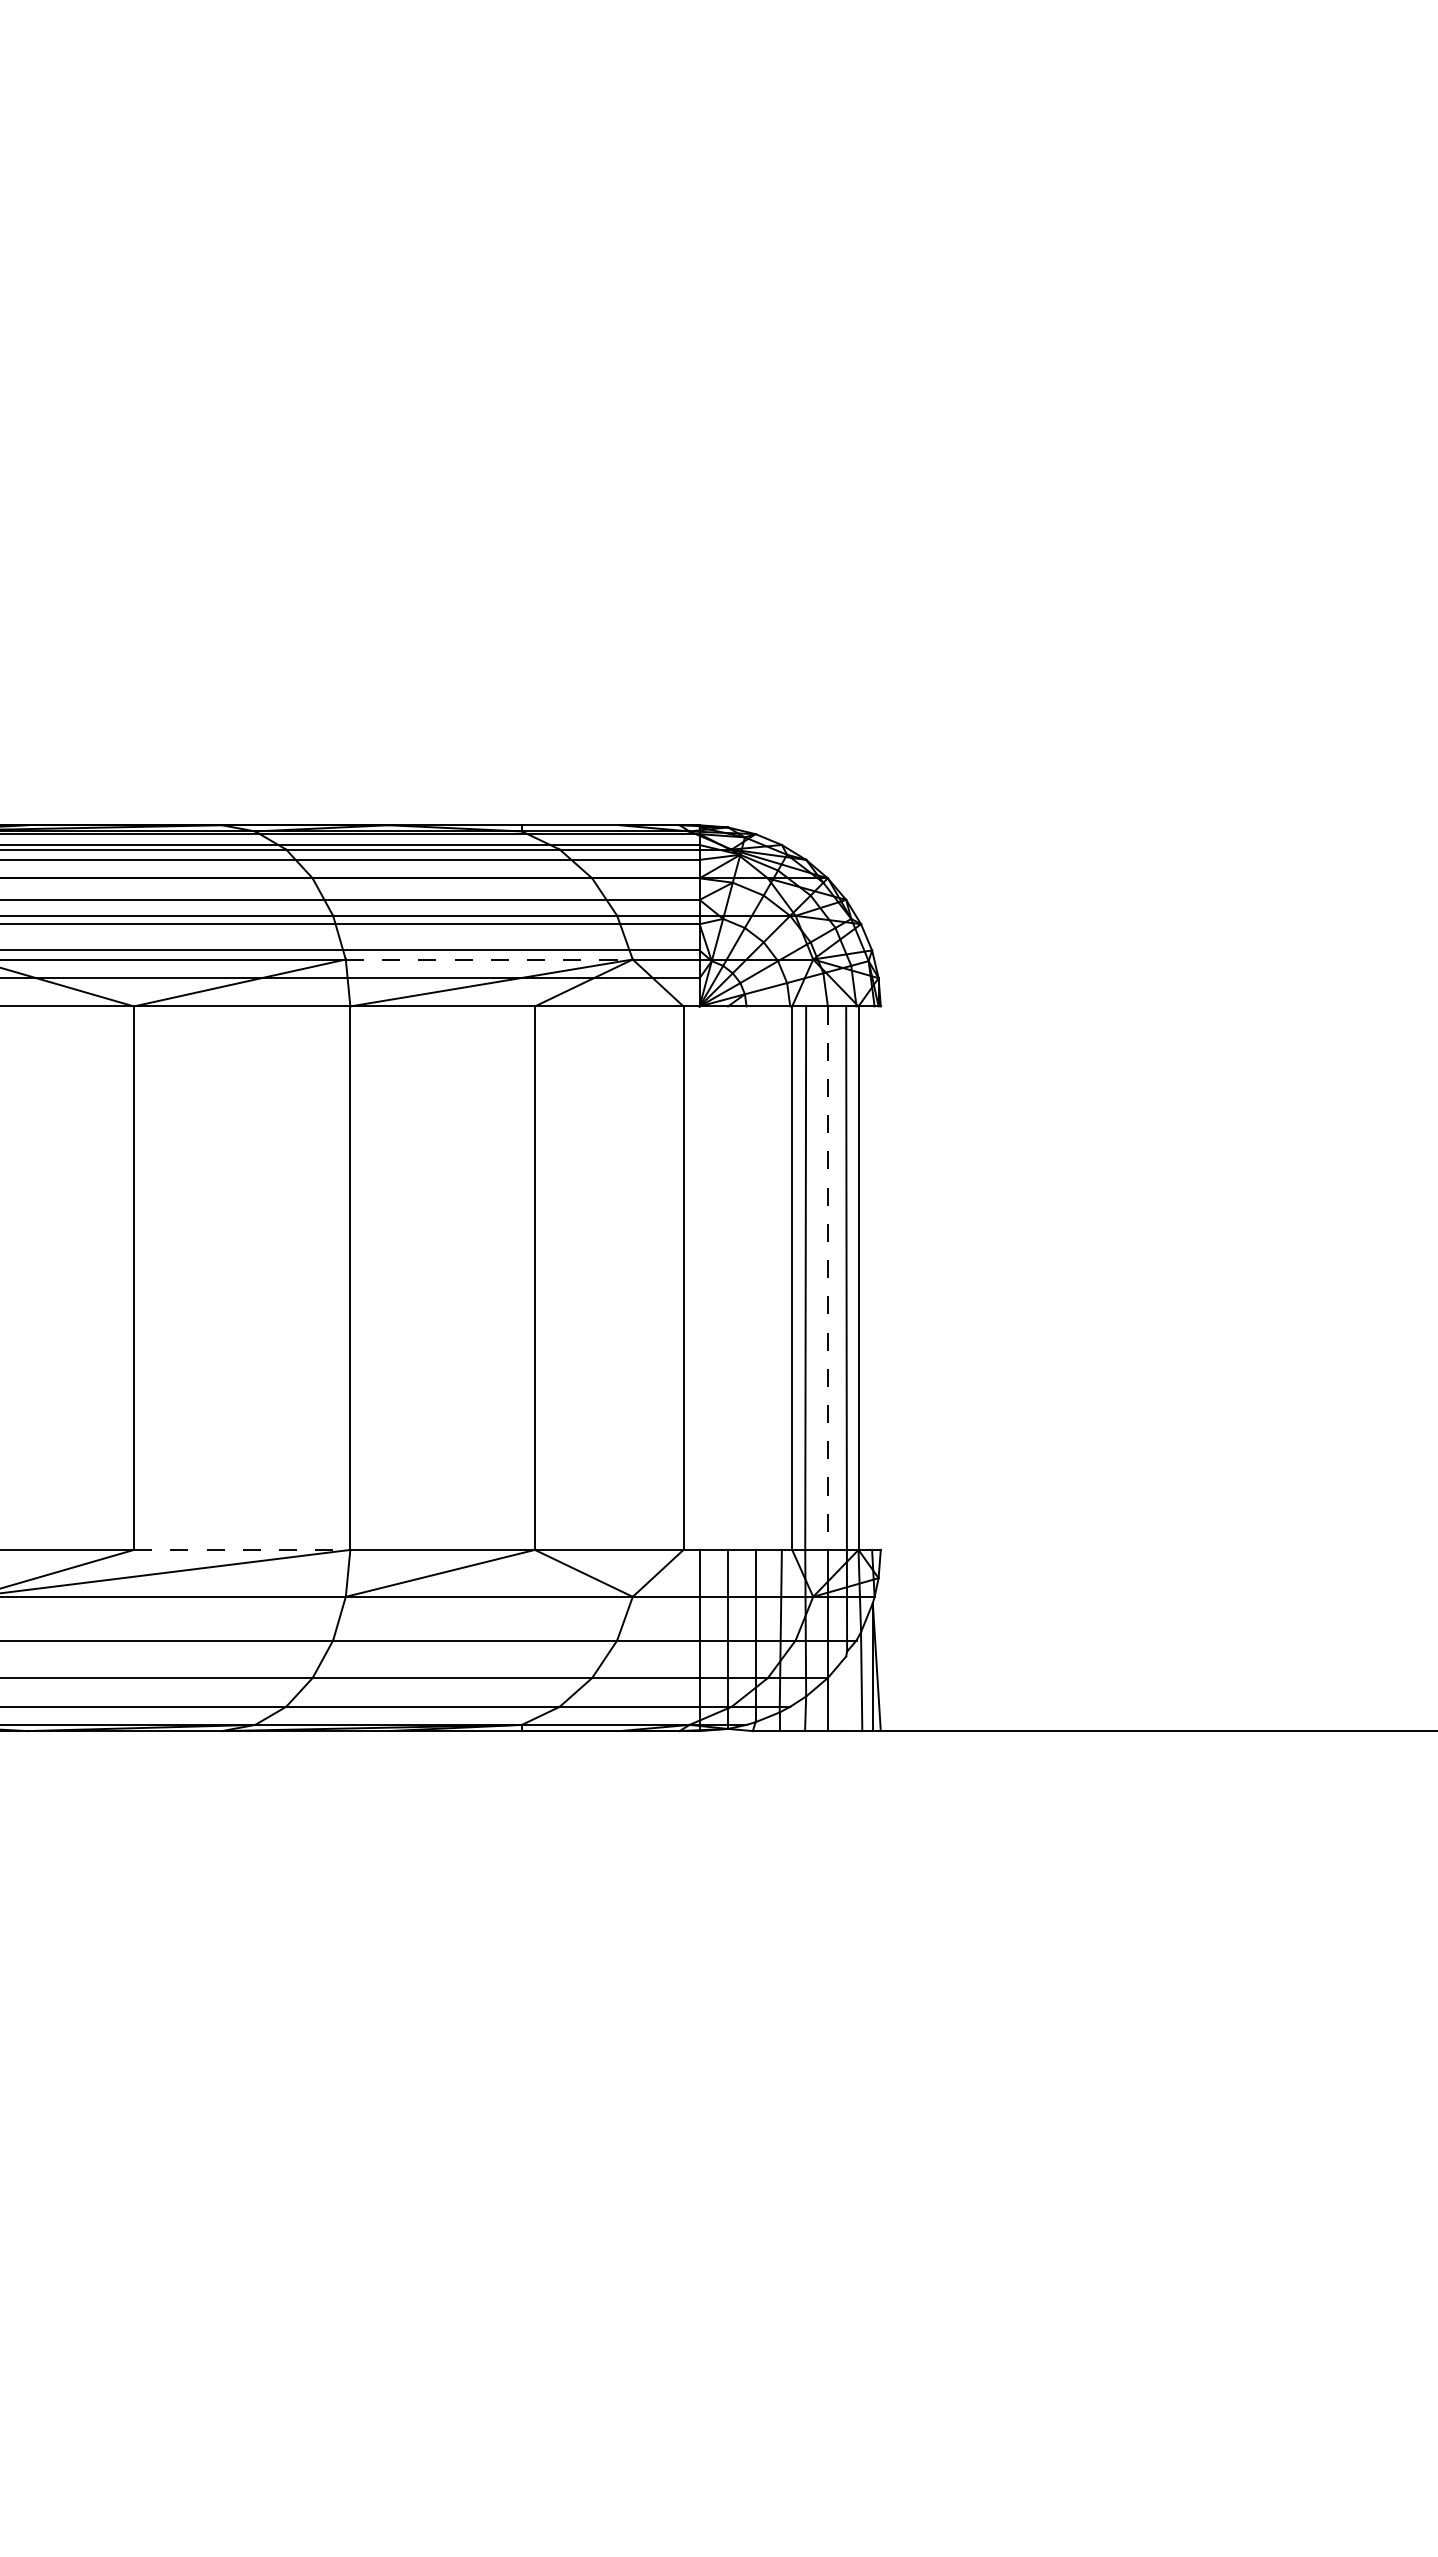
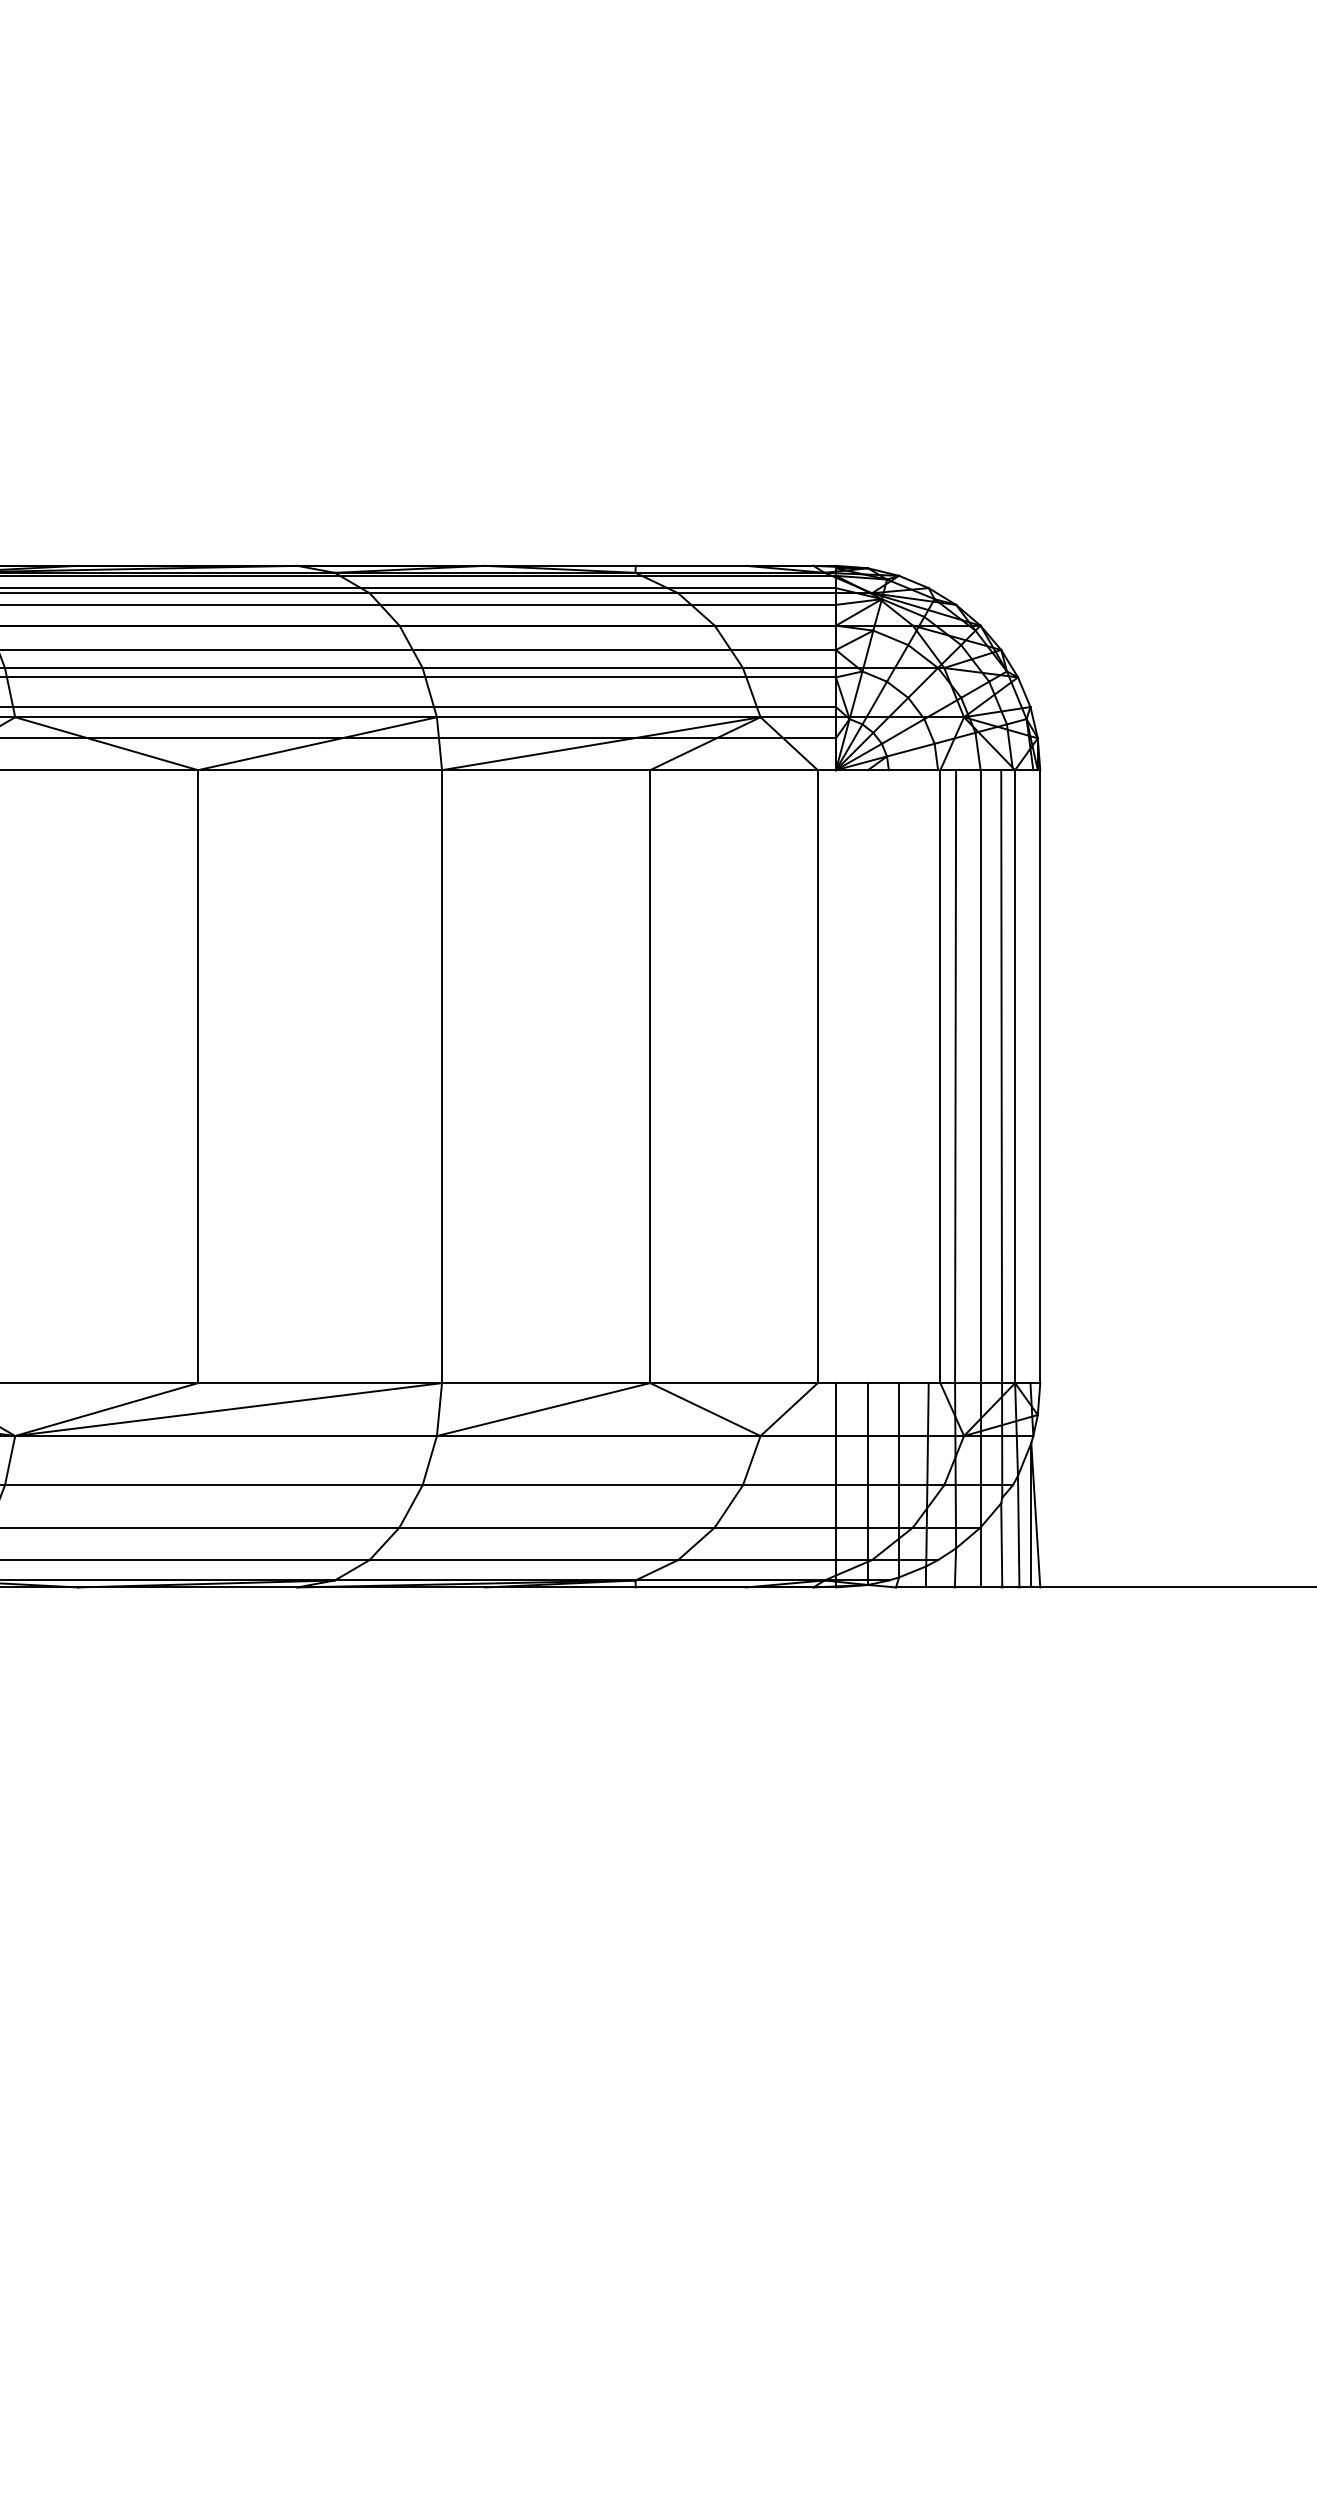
line: (489, 959) -> (598, 717), dashed -> solid
line: (880, 1277) -> (1039, 1075), added
line: (827, 1278) -> (980, 1077), dashed -> solid
line: (242, 1549) -> (320, 1382), dashed -> solid
line: (846, 1693) -> (1001, 1545), added

